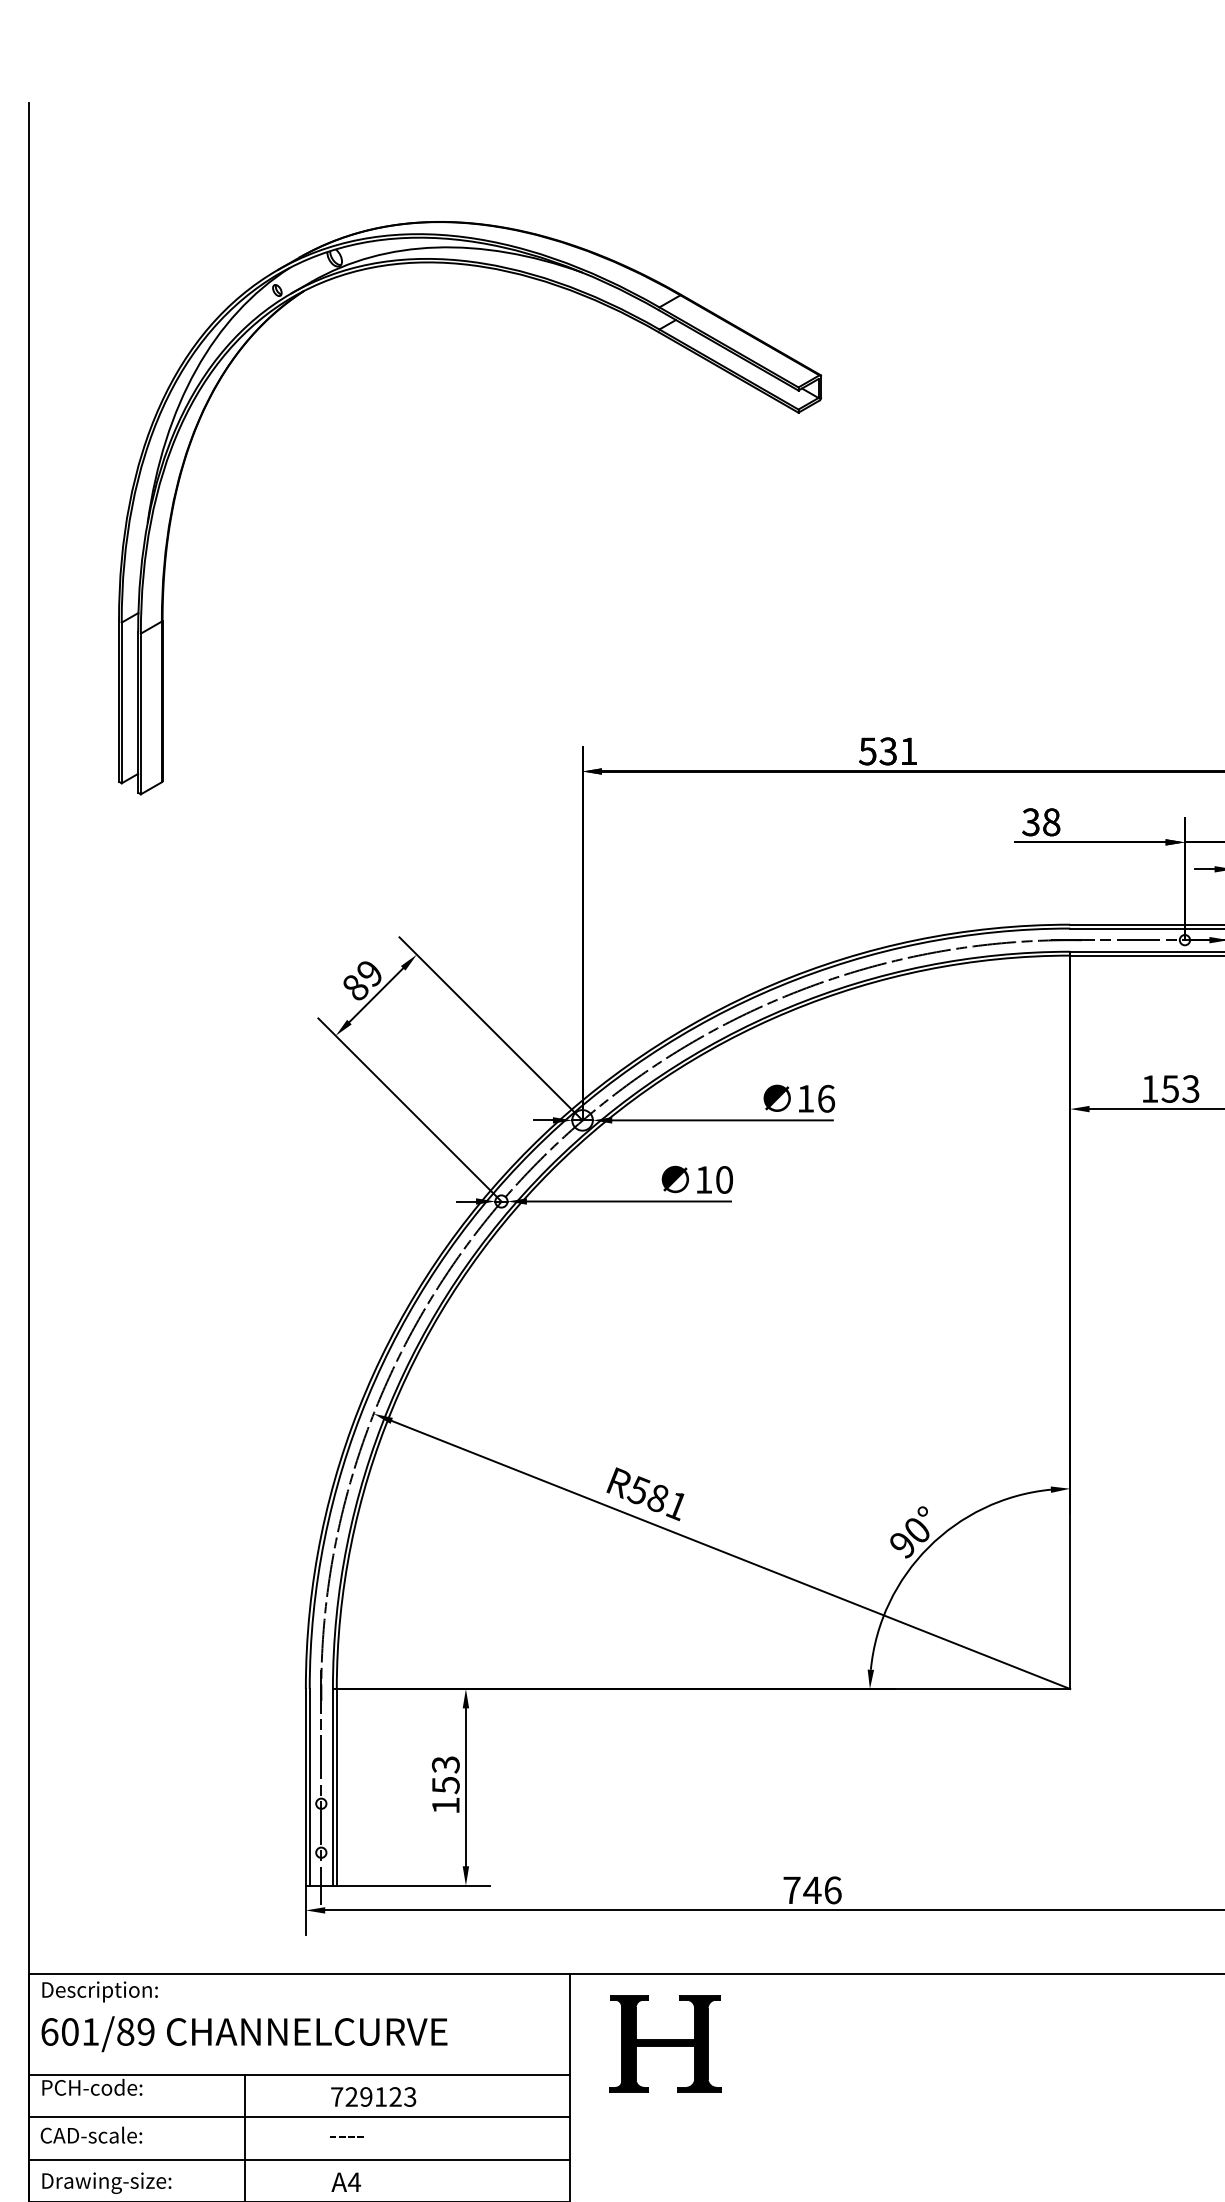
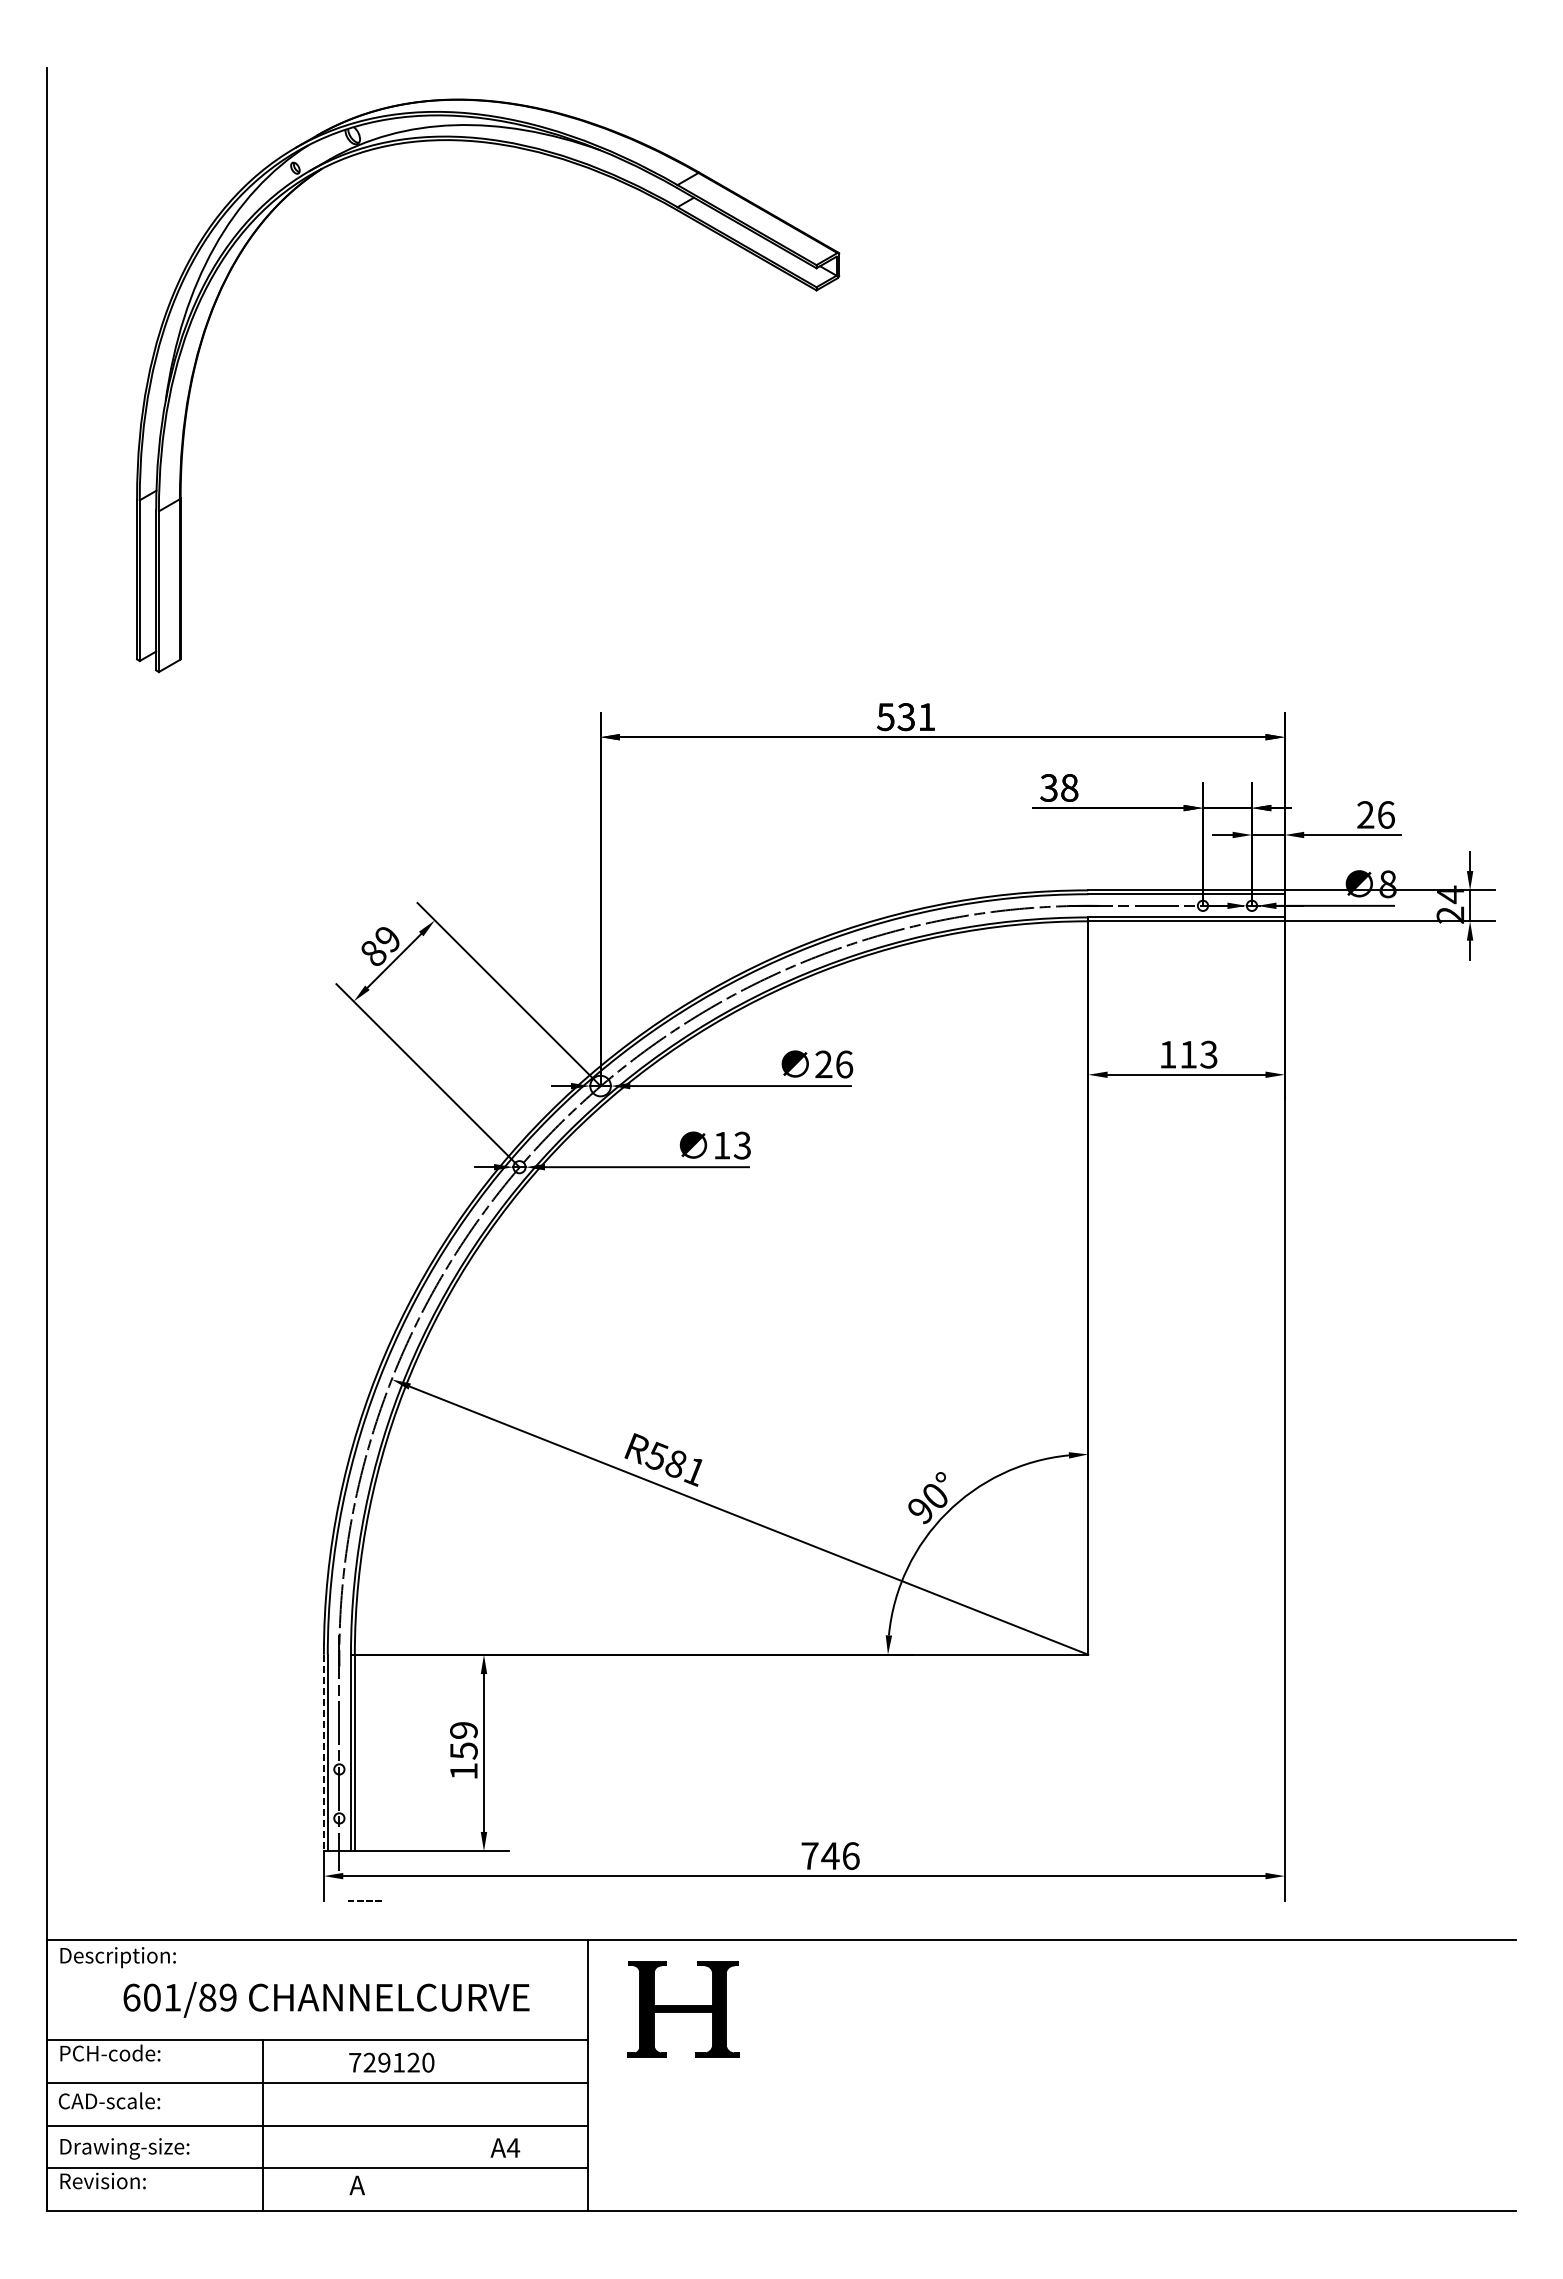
part: (534, 279) -> (552, 157), moved
text: (1169, 1088) -> (1187, 1054), 153 -> 113
text: (805, 1097) -> (823, 1063), 16 -> 26
text: (724, 1179) -> (742, 1145), 10 -> 13
text: (445, 1764) -> (463, 1730), 153 -> 159
line: (305, 1787) -> (323, 1753), solid -> dashed
text: (244, 2033) -> (326, 1999), moved
text: (410, 2096) -> (428, 2062), 729123 -> 729120
text: (346, 2136) -> (364, 1900), moved
text: (346, 2181) -> (505, 2147), moved

